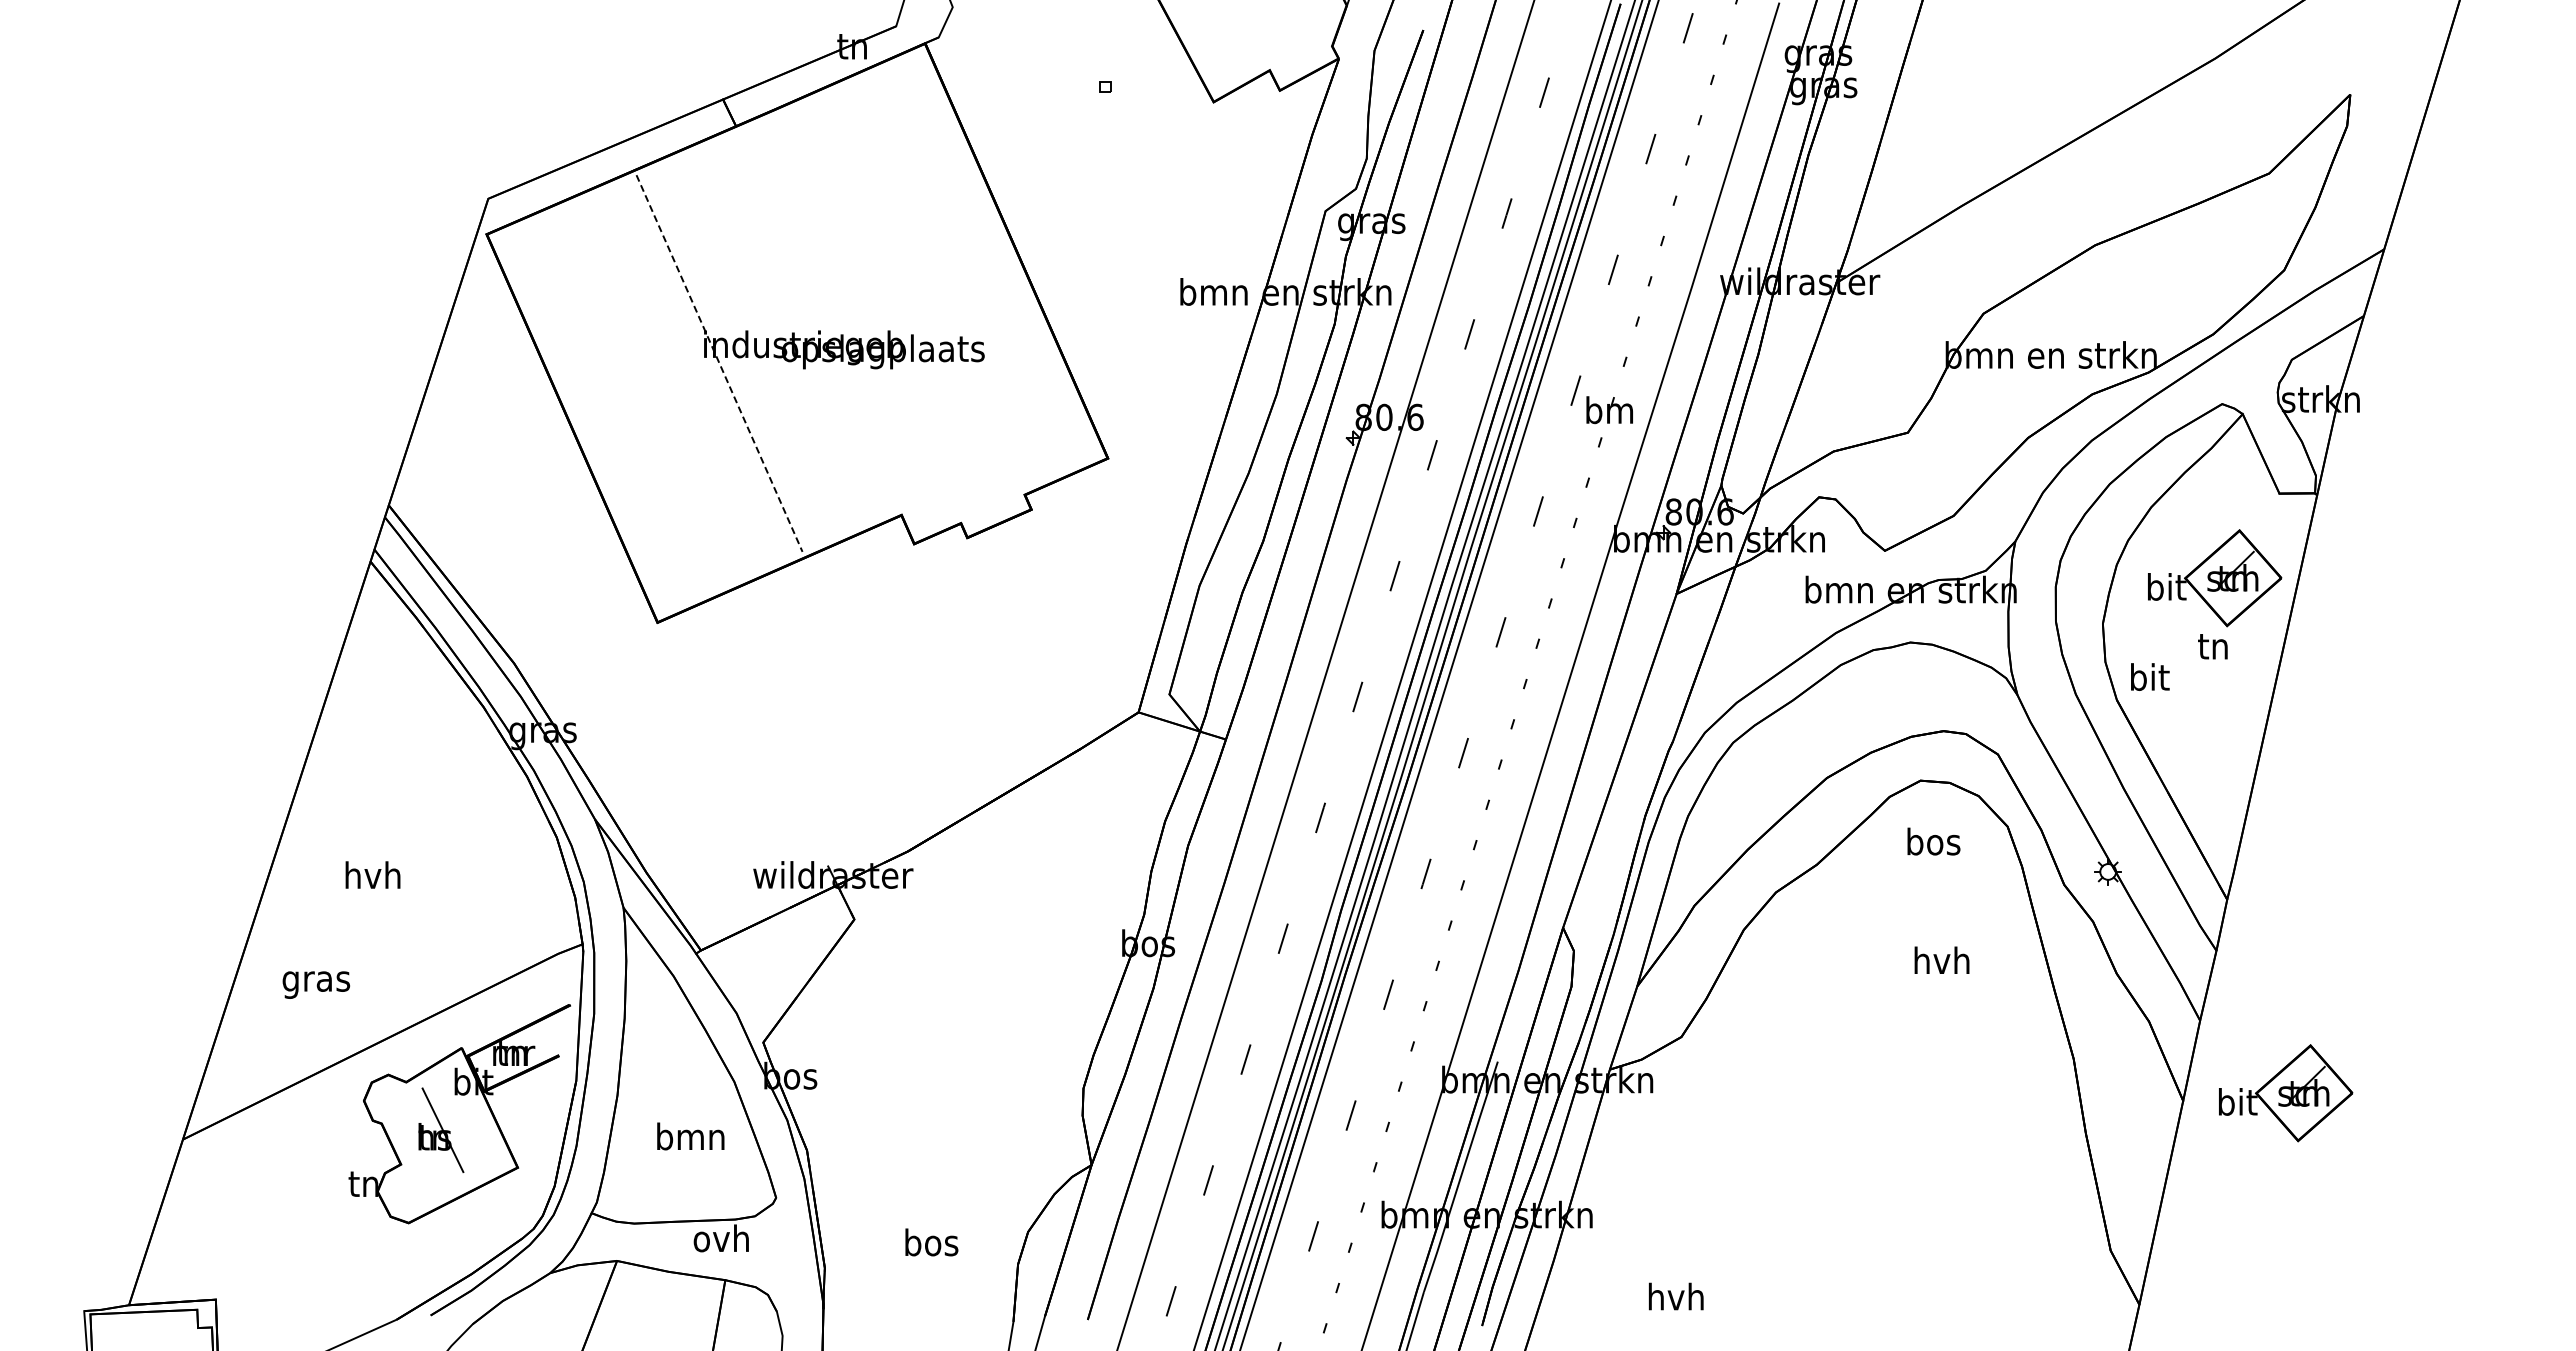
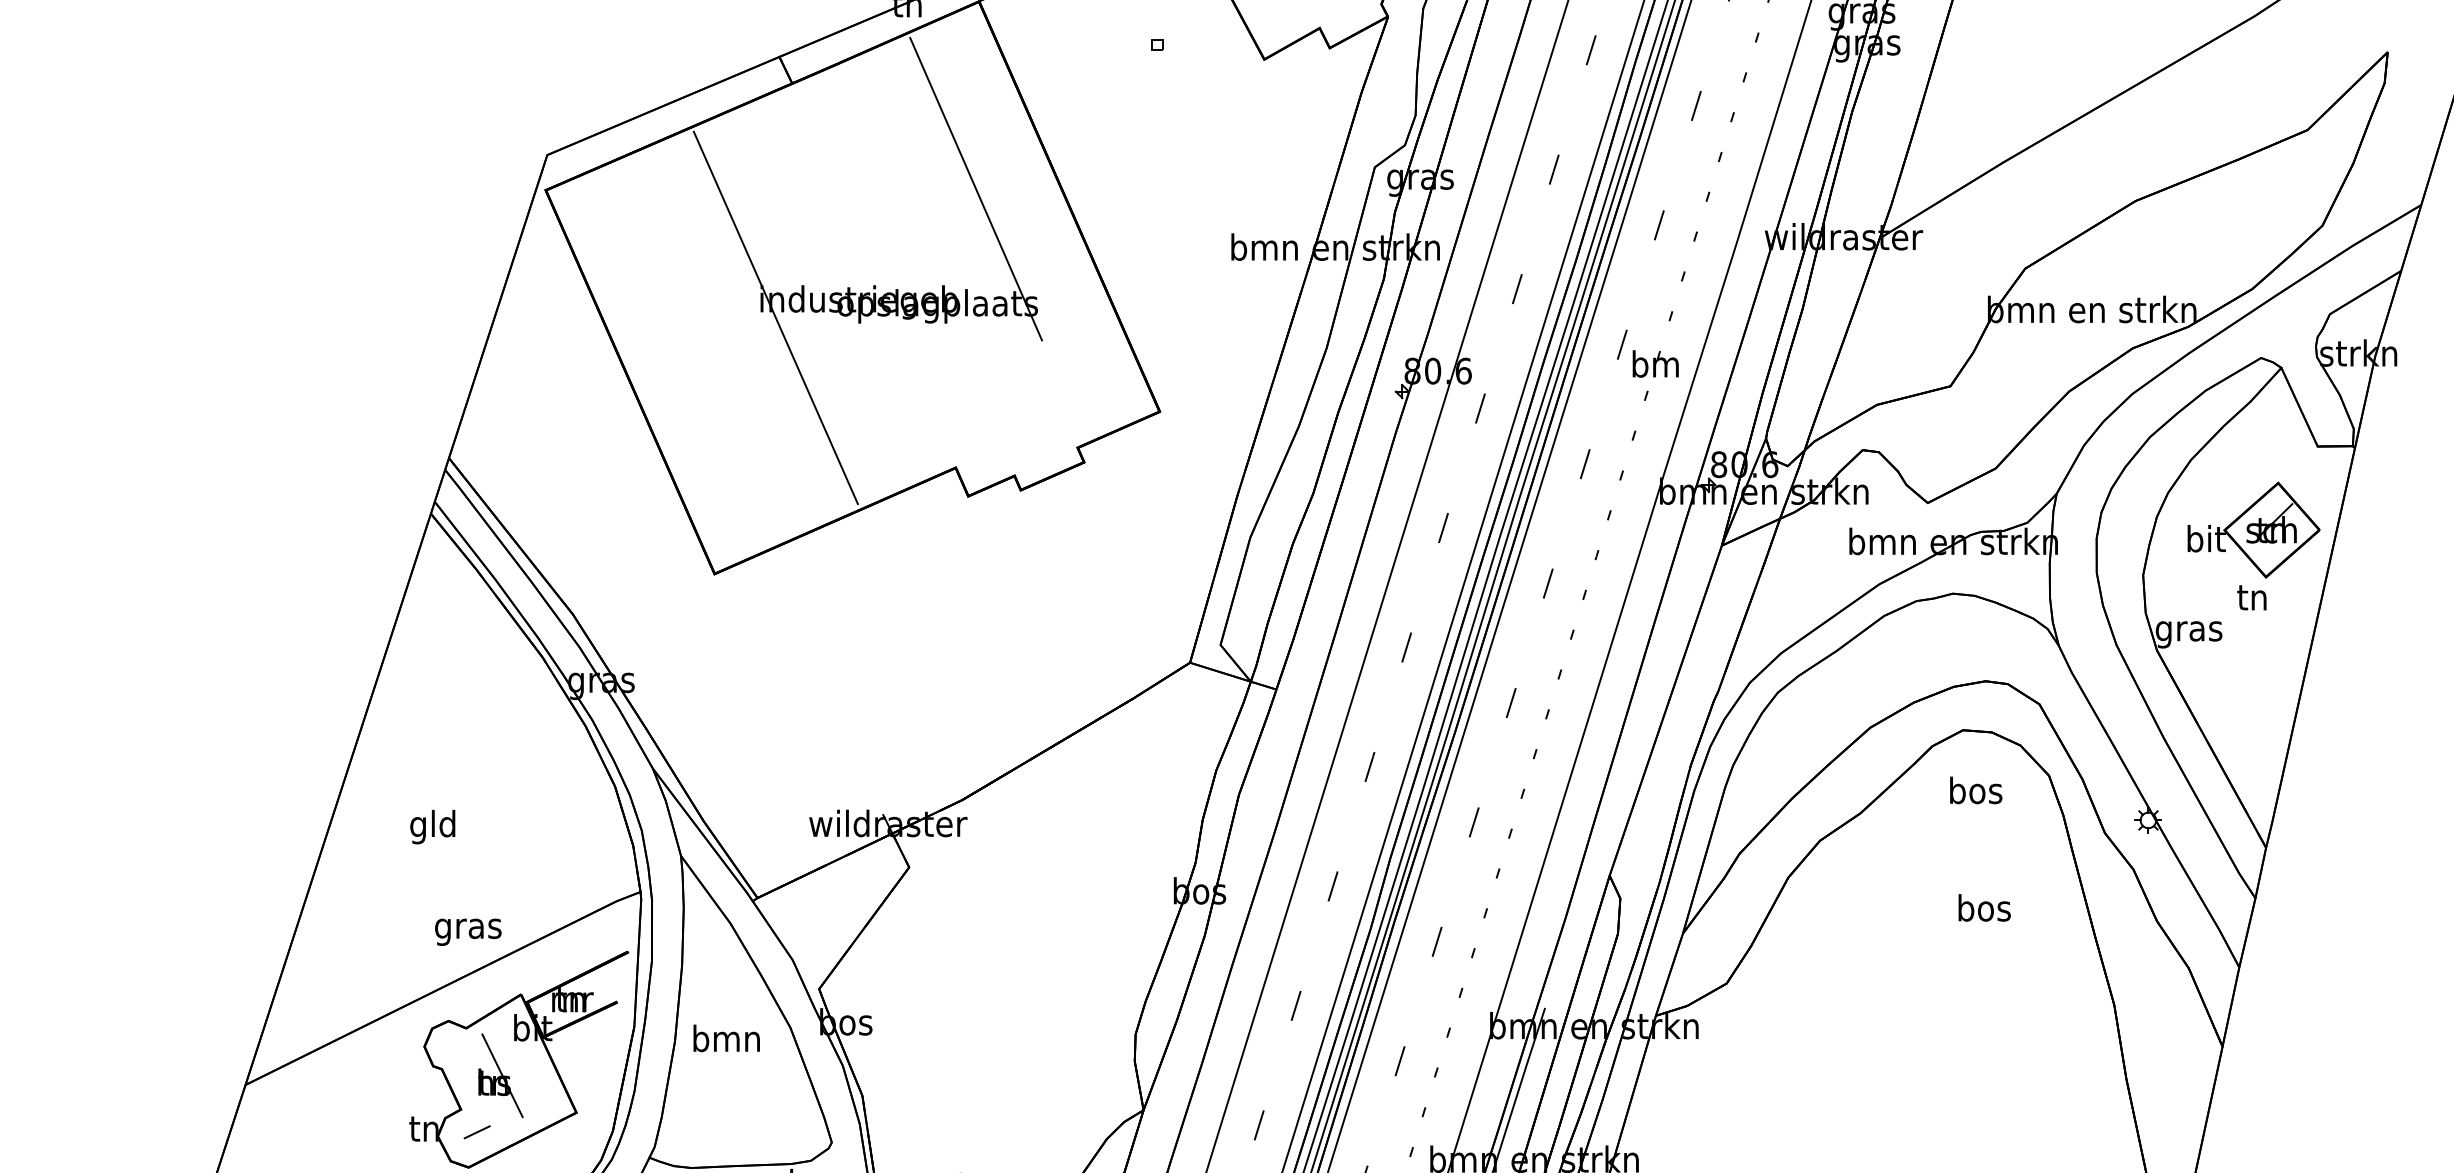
line: (921, 233) -> (975, 189), added
line: (719, 363) -> (775, 317), dashed -> solid
text: (2149, 680) -> (2189, 631), bit -> gras
text: (372, 878) -> (432, 826), hvh -> gld
text: (1941, 960) -> (1983, 907), hvh -> bos
text: (316, 984) -> (468, 931), moved
part: (2286, 1093) -> (2324, 1039), removed
text: (690, 1136) -> (726, 1038), moved
line: (417, 1187) -> (477, 1132), added

